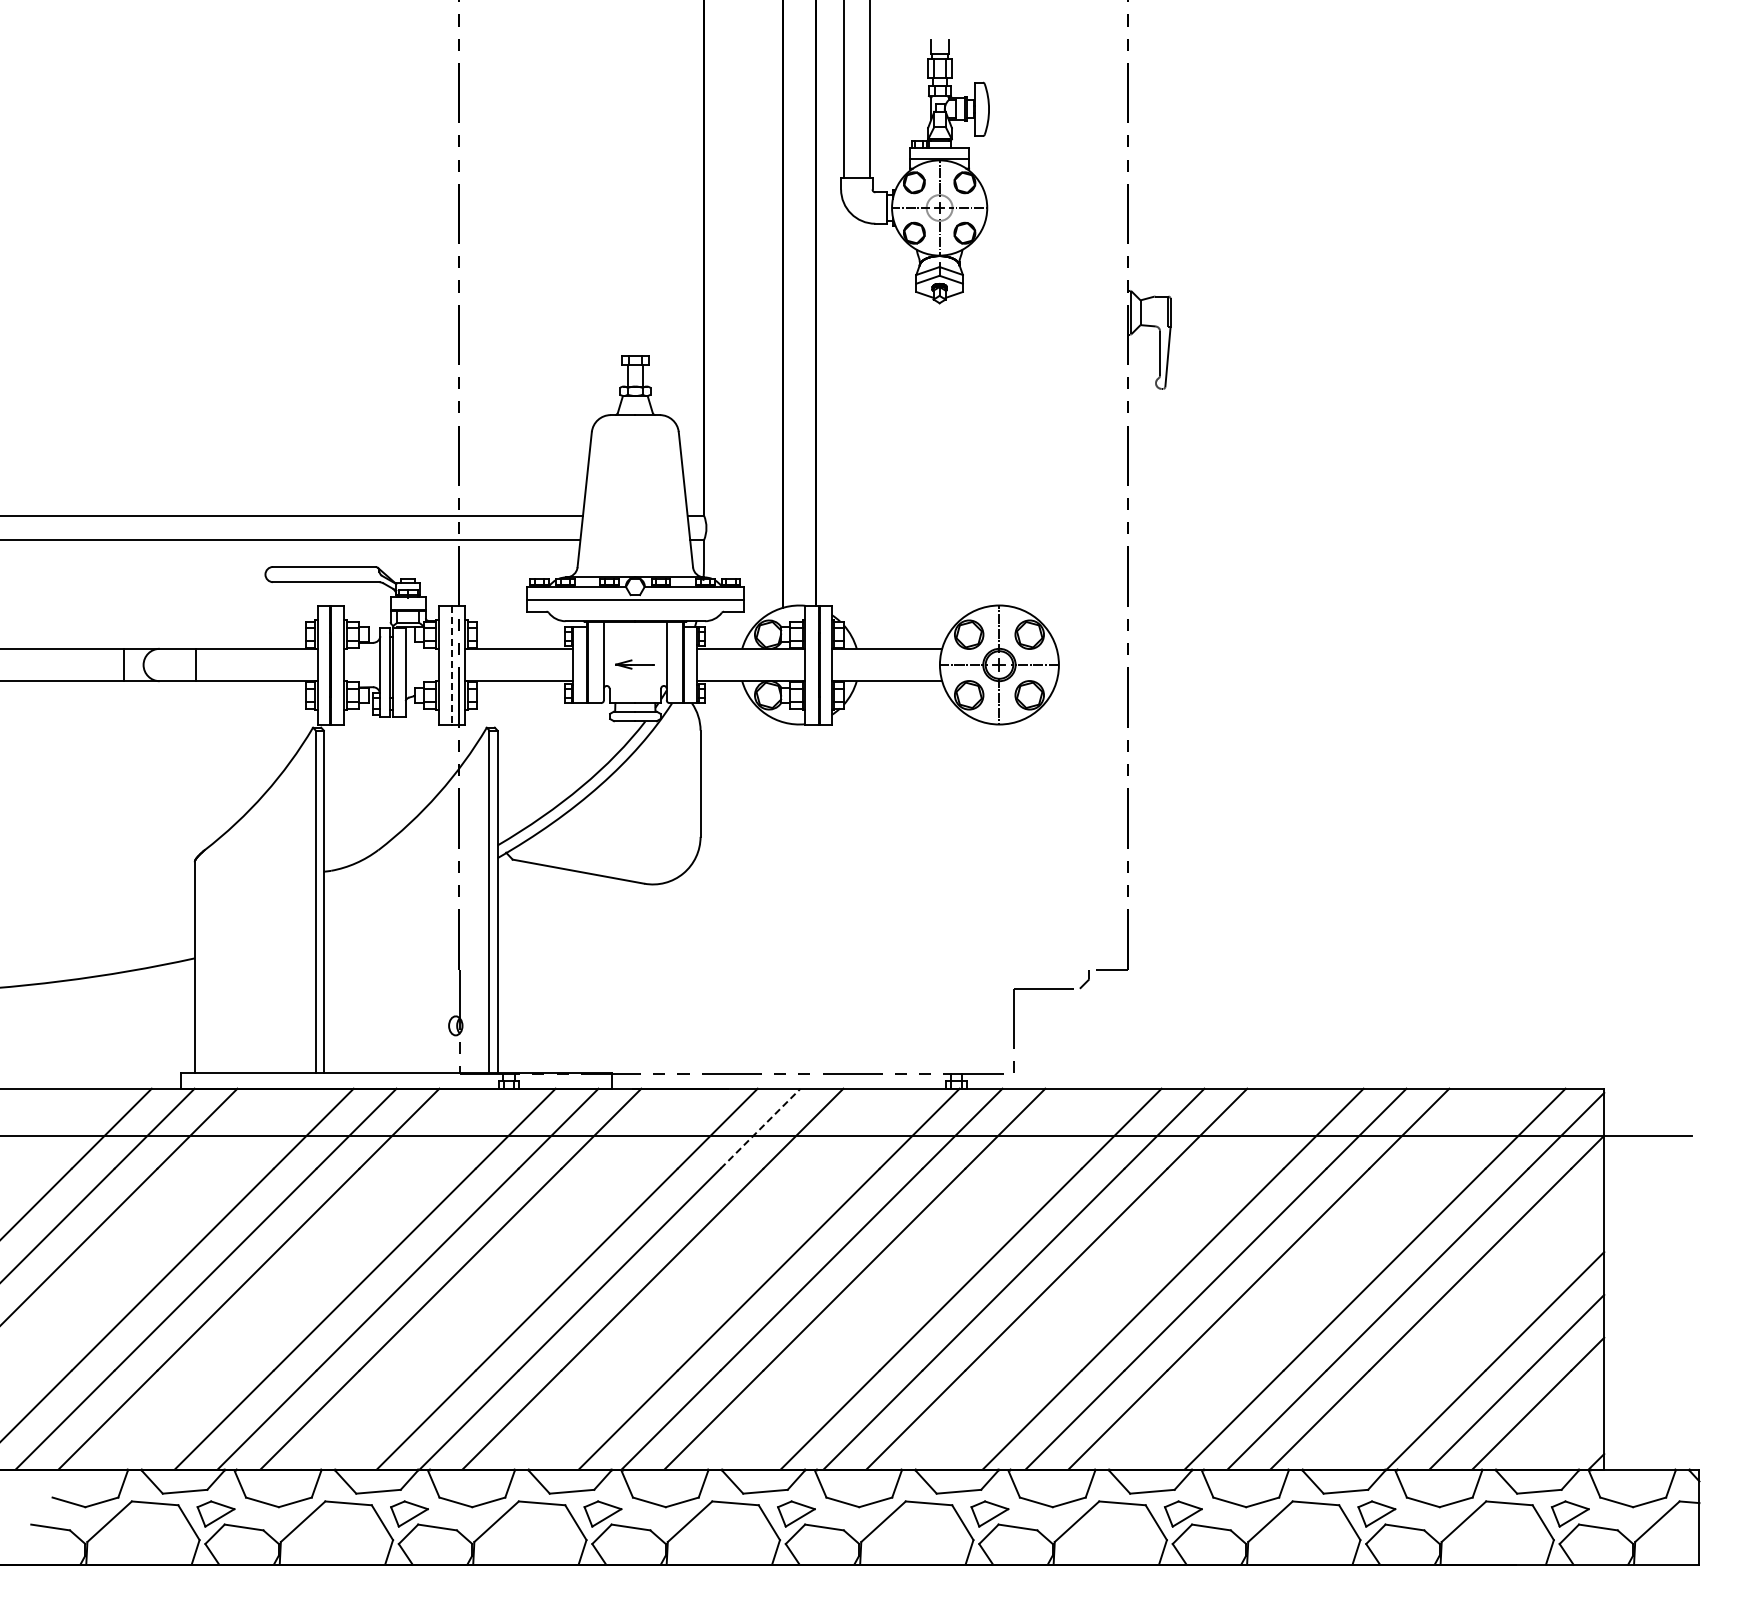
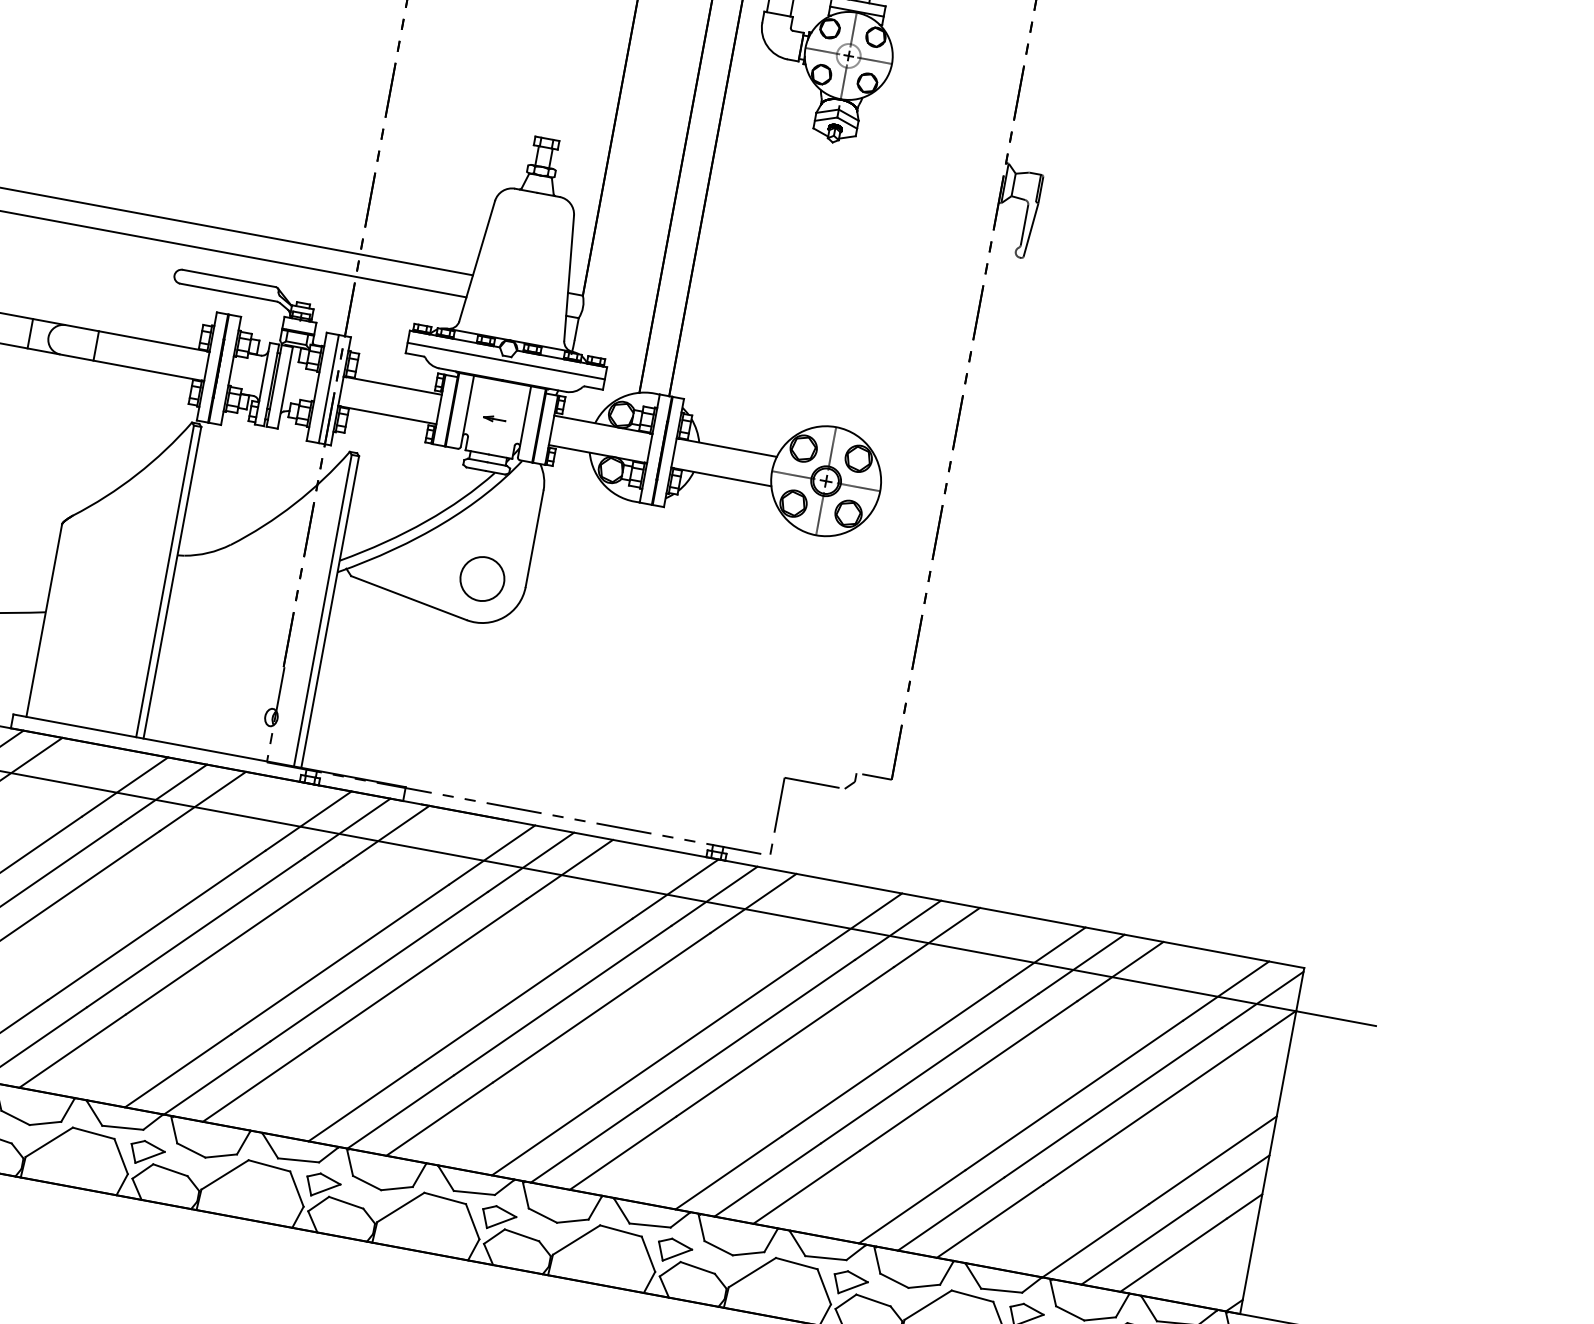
part: (633, 663) -> (493, 418), size x0.62
line: (452, 665) -> (329, 389), dashed -> solid
circle: (652, 836) -> (482, 578), added
line: (760, 1128) -> (531, 862), dashed -> solid

